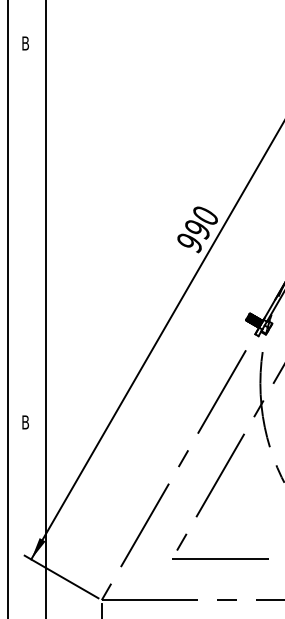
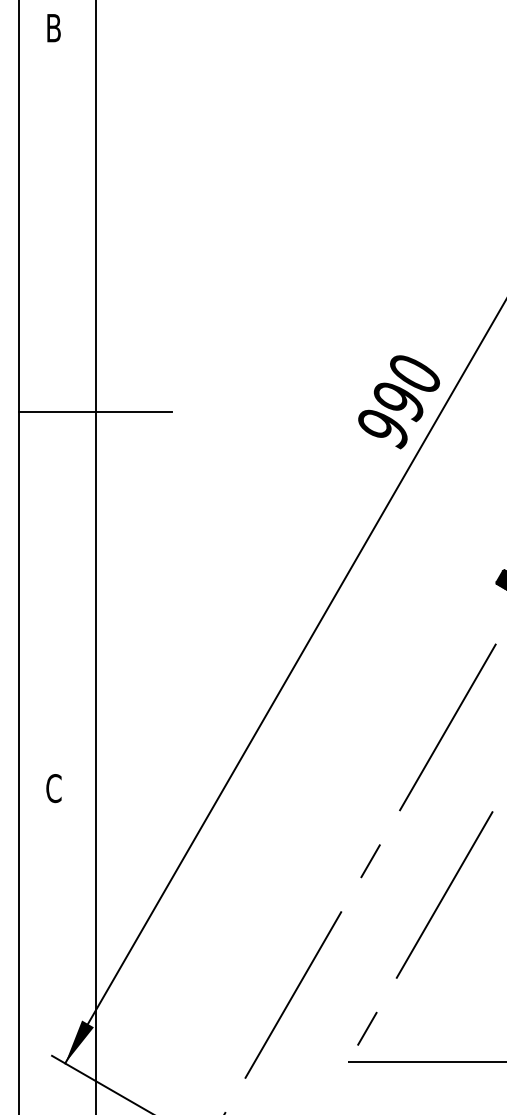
line: (46, 234) -> (95, 411), added
text: (25, 422) -> (53, 788), B -> C

